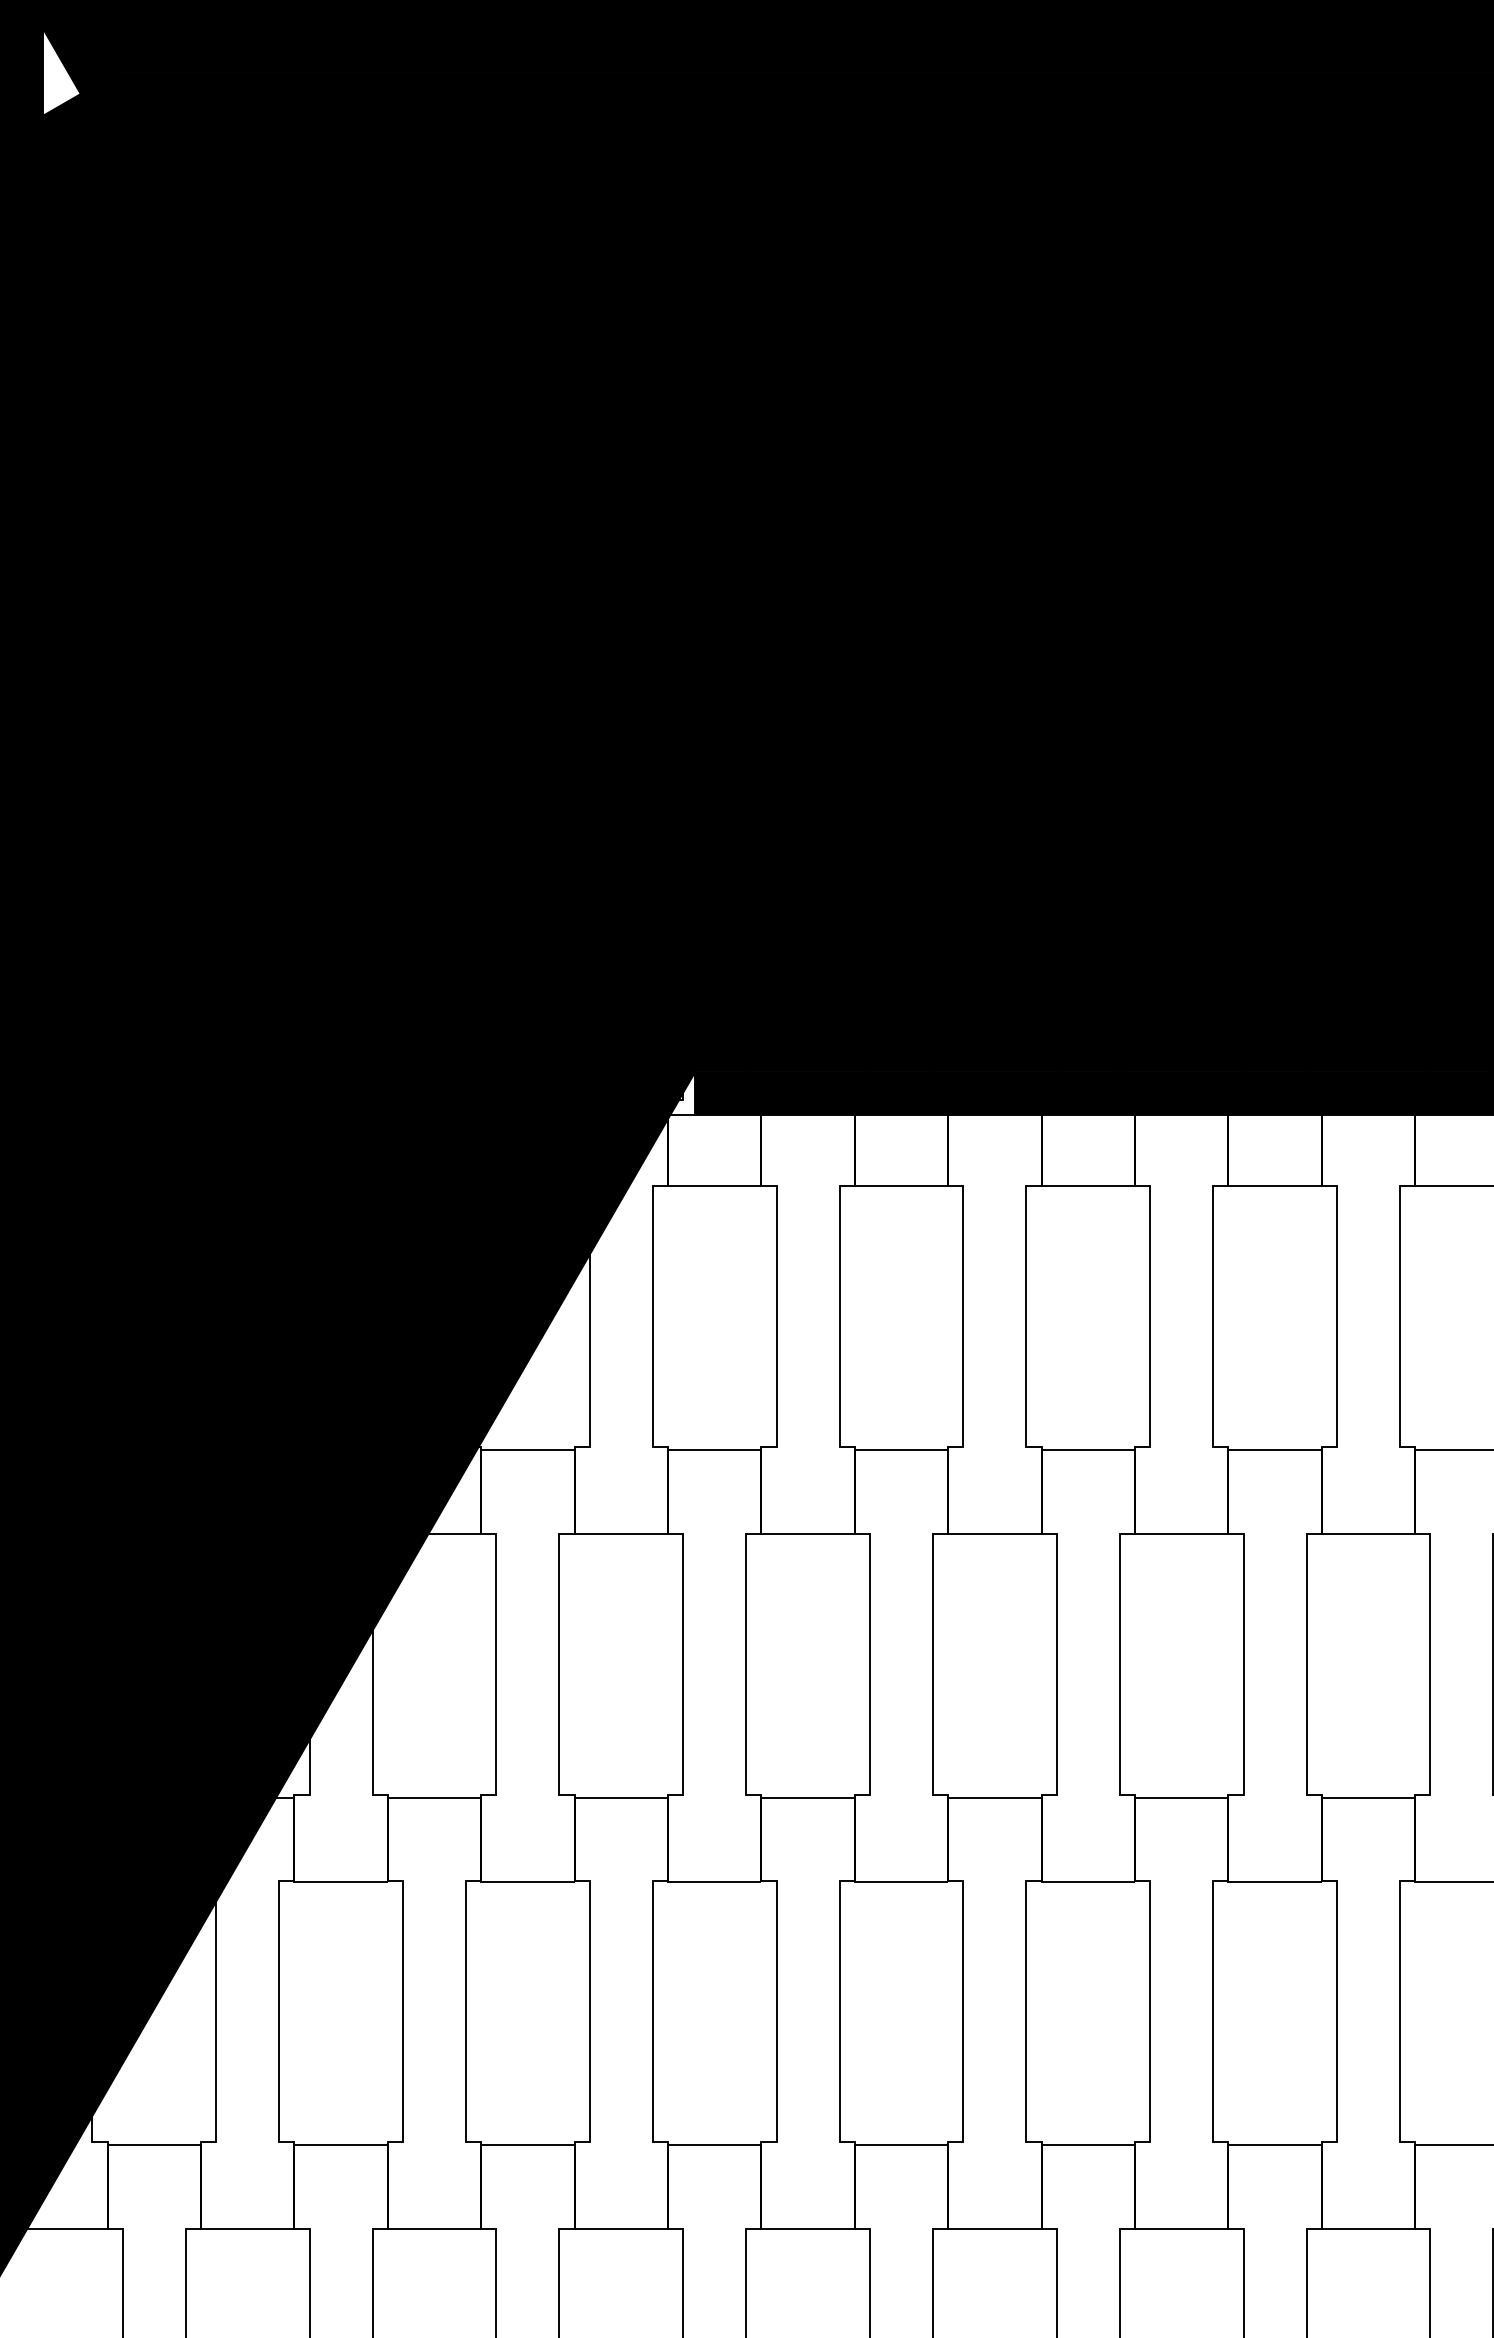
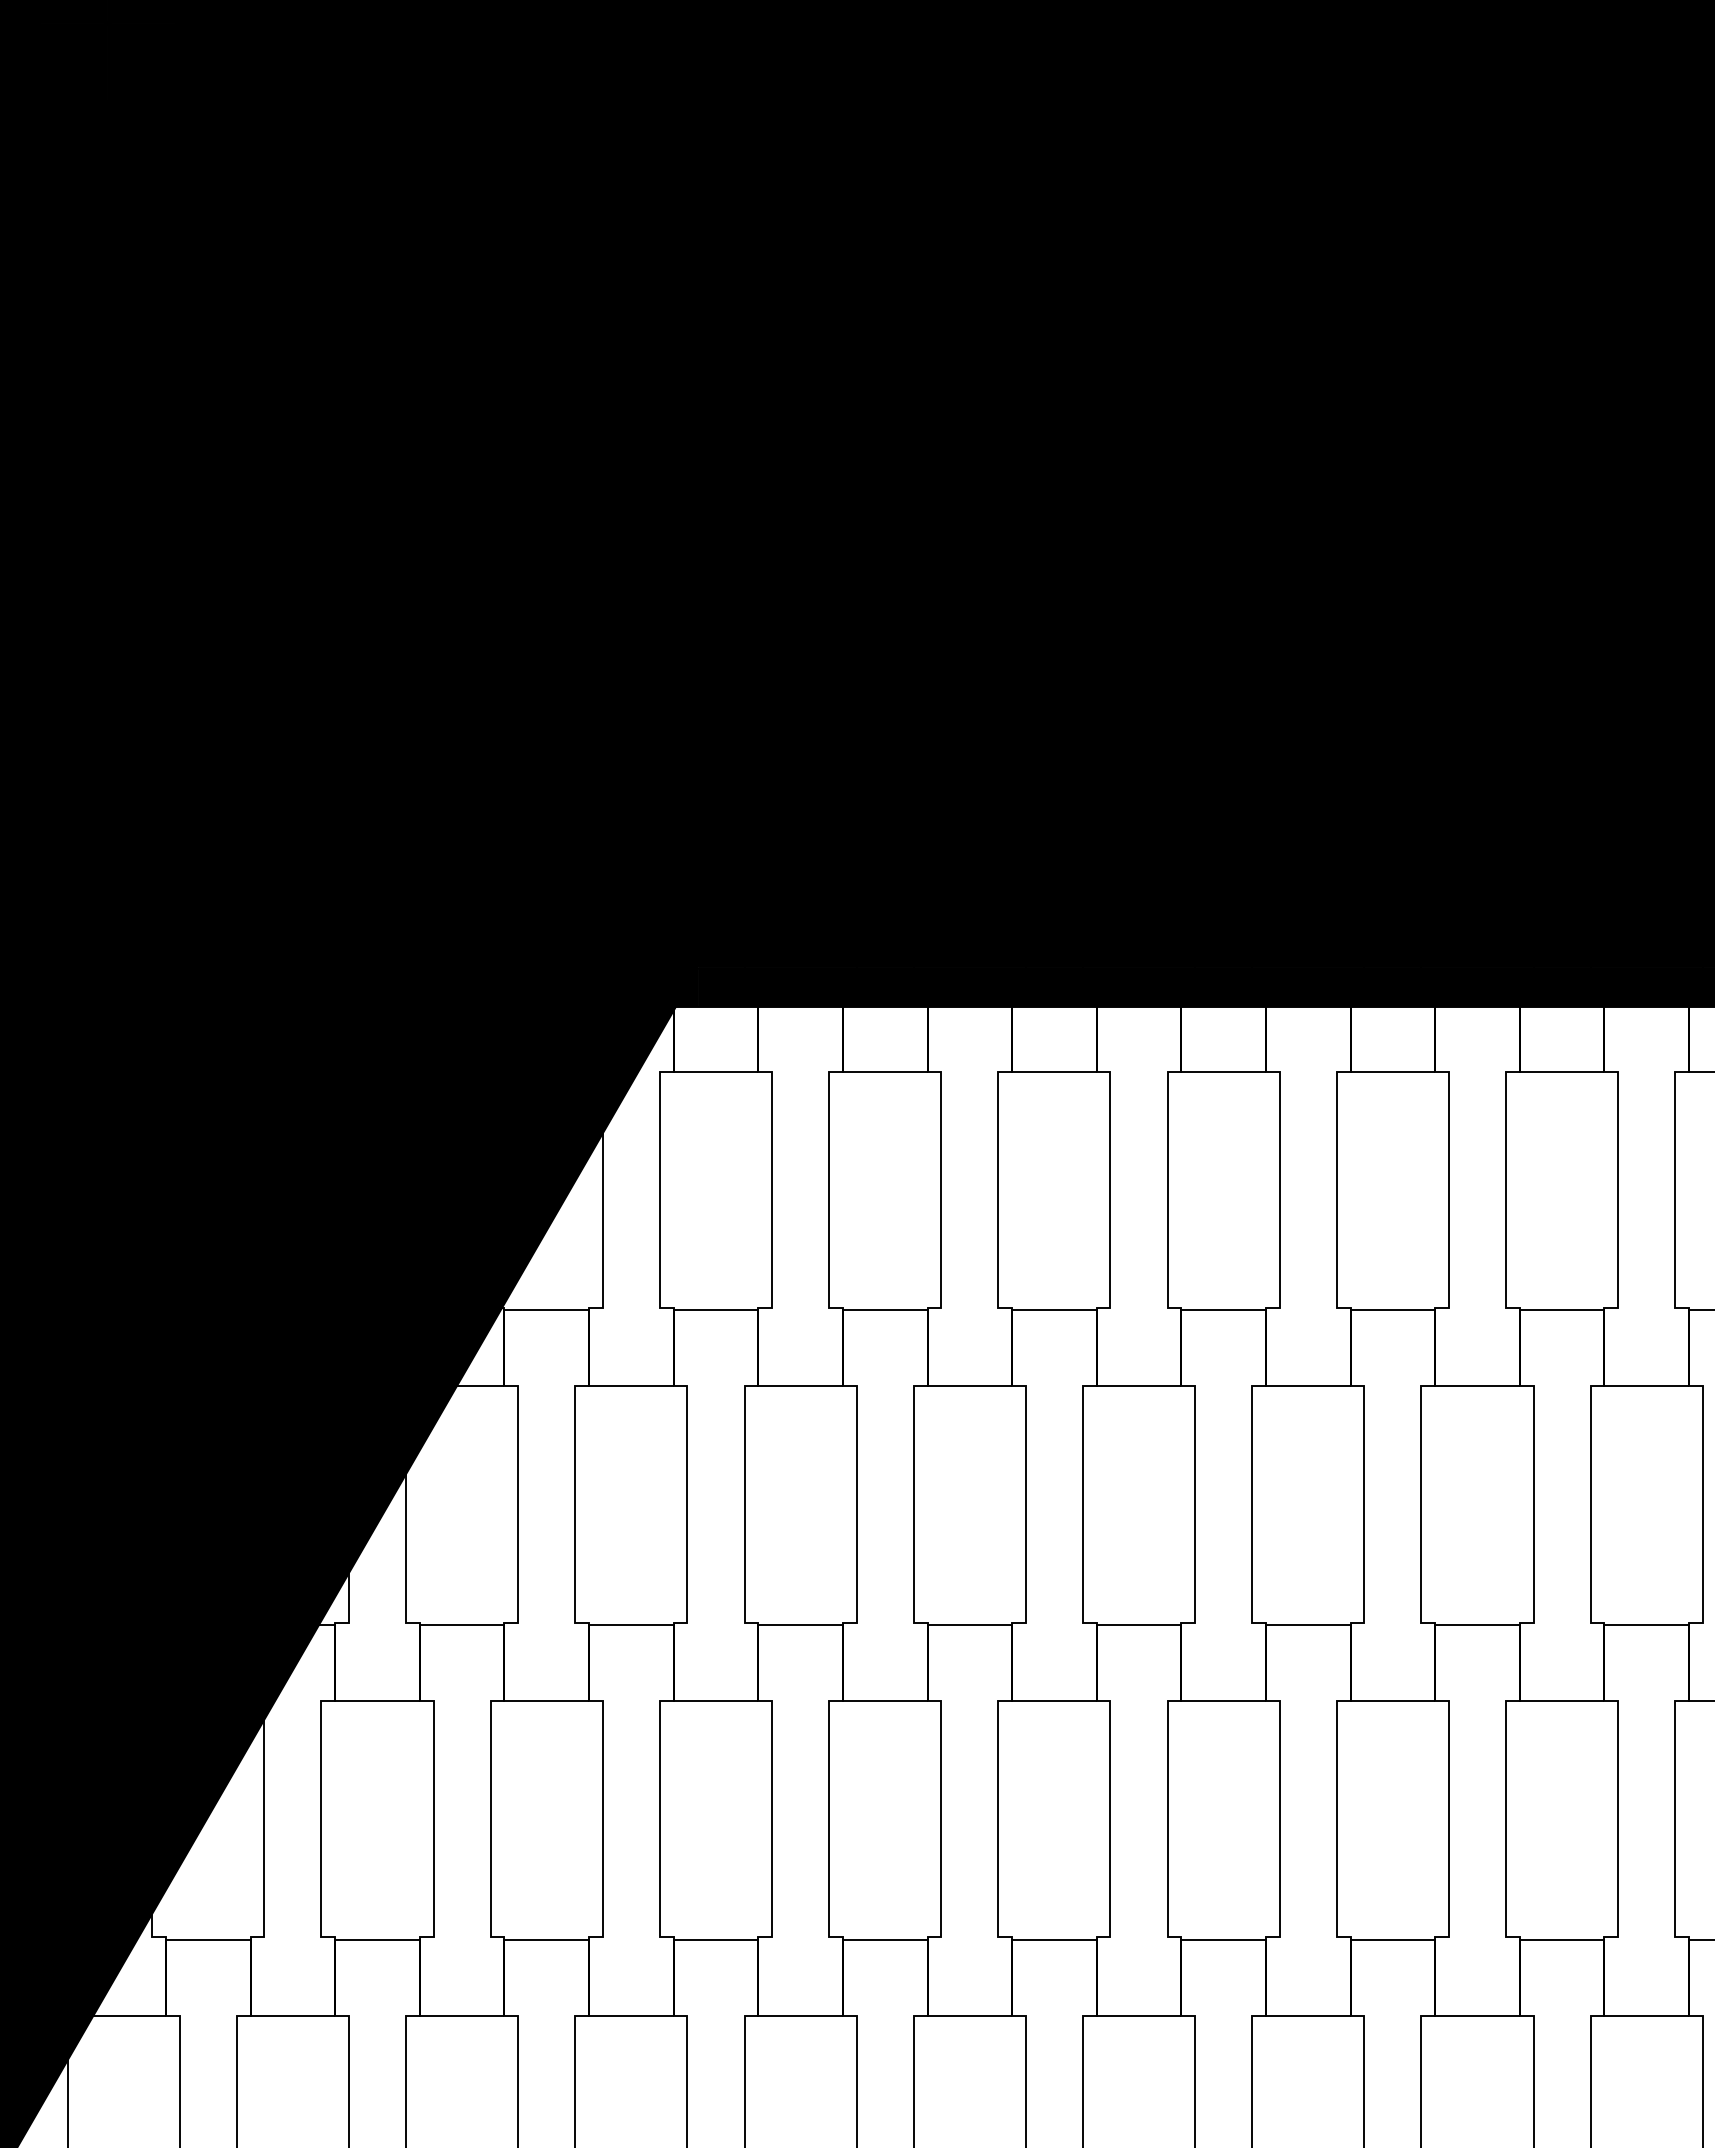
fill: (61, 72) -> (124, 62), added
fill: (682, 1093) -> (686, 987), added

